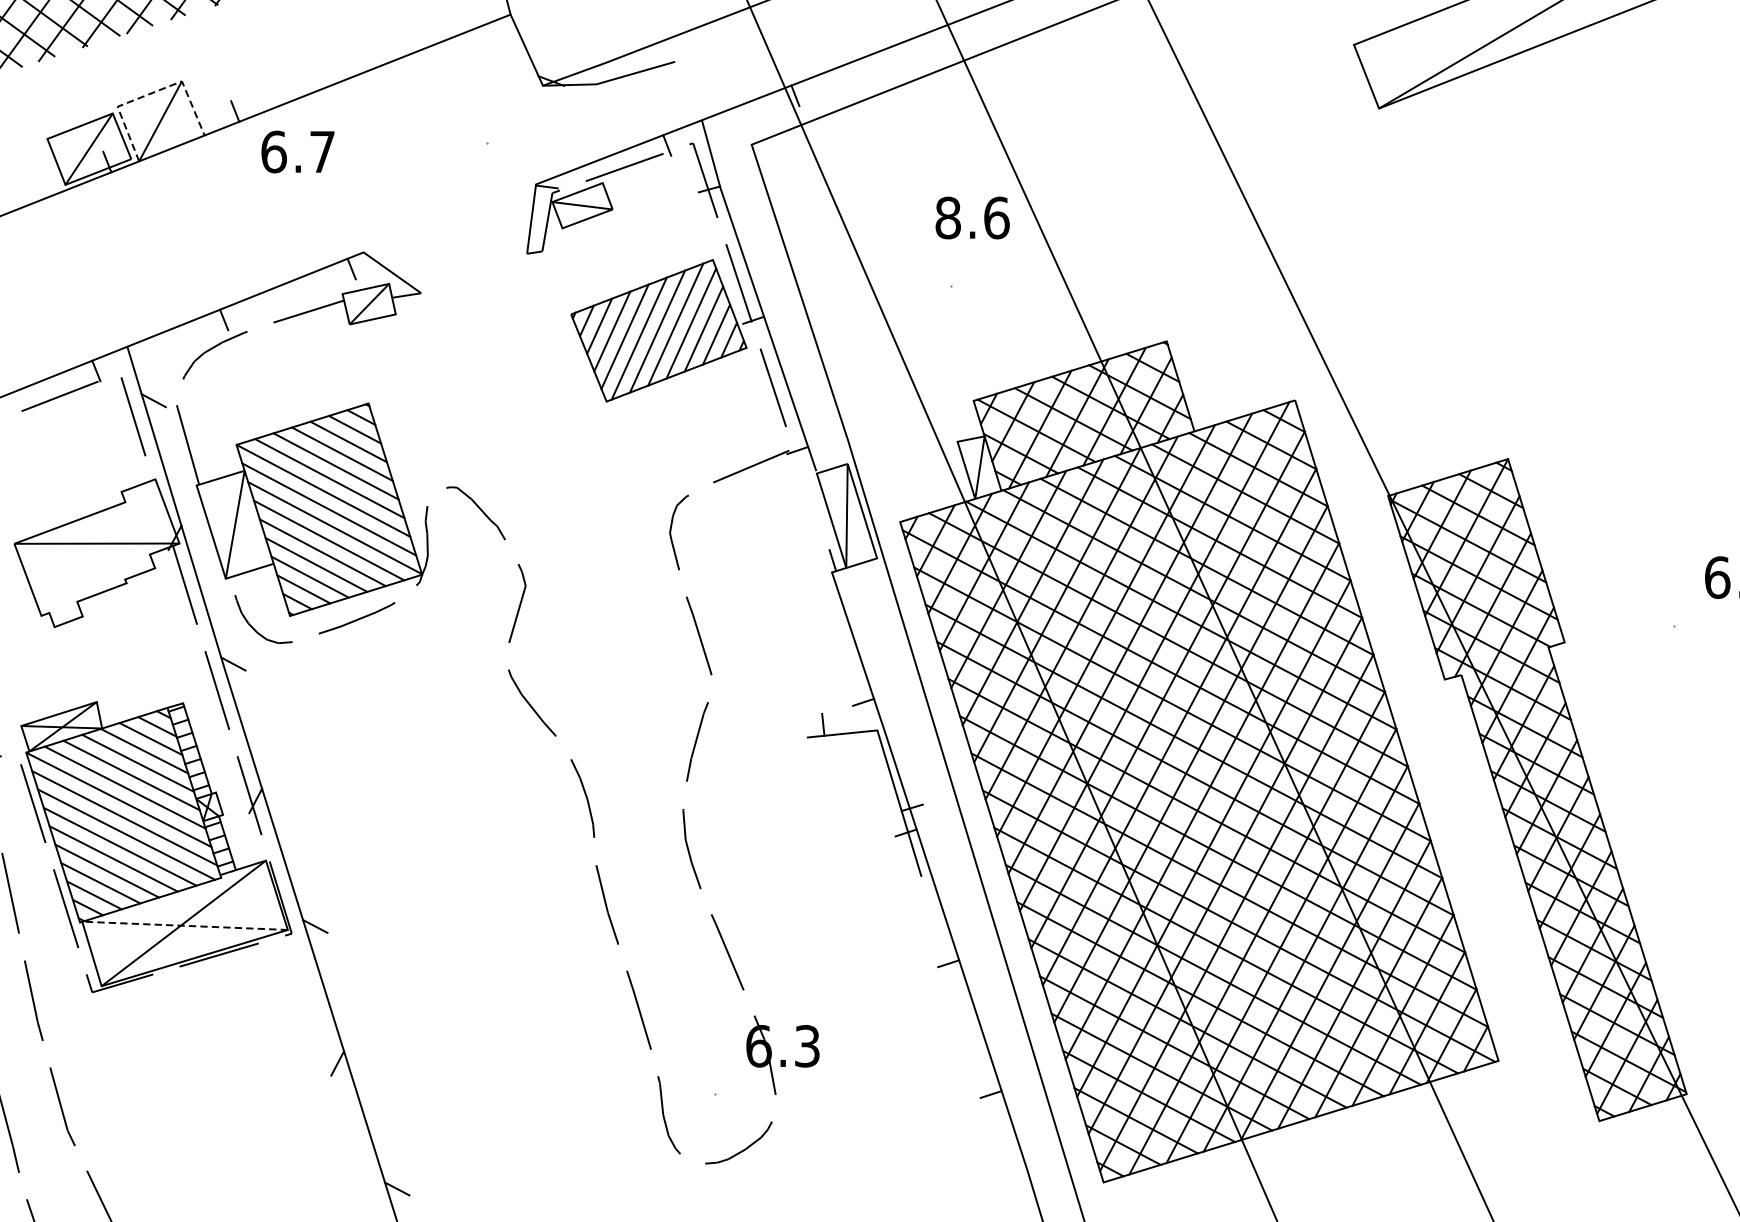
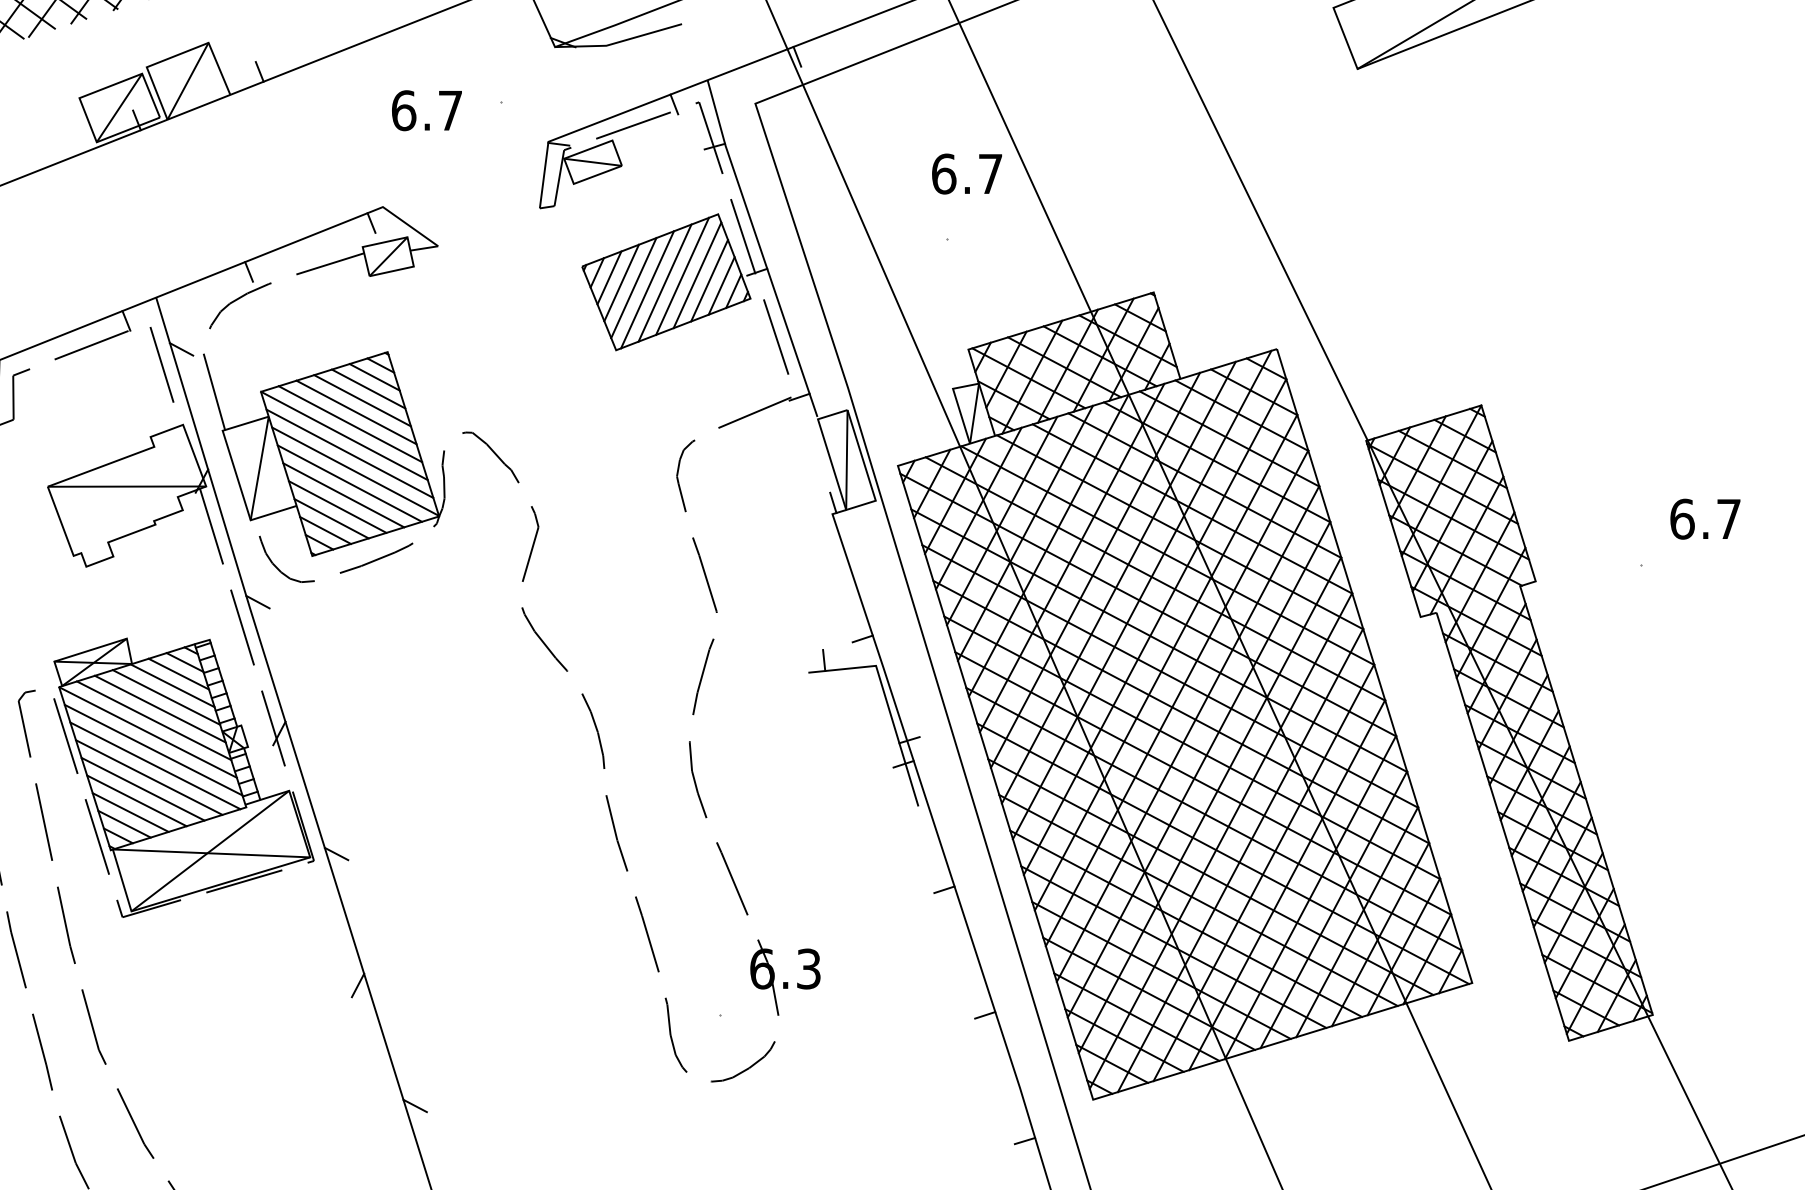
line: (150, 93) -> (178, 54), dashed -> solid
text: (297, 151) -> (426, 110), moved
text: (972, 217) -> (967, 173), 8.6 -> 6.7
line: (184, 925) -> (211, 853), dashed -> solid

